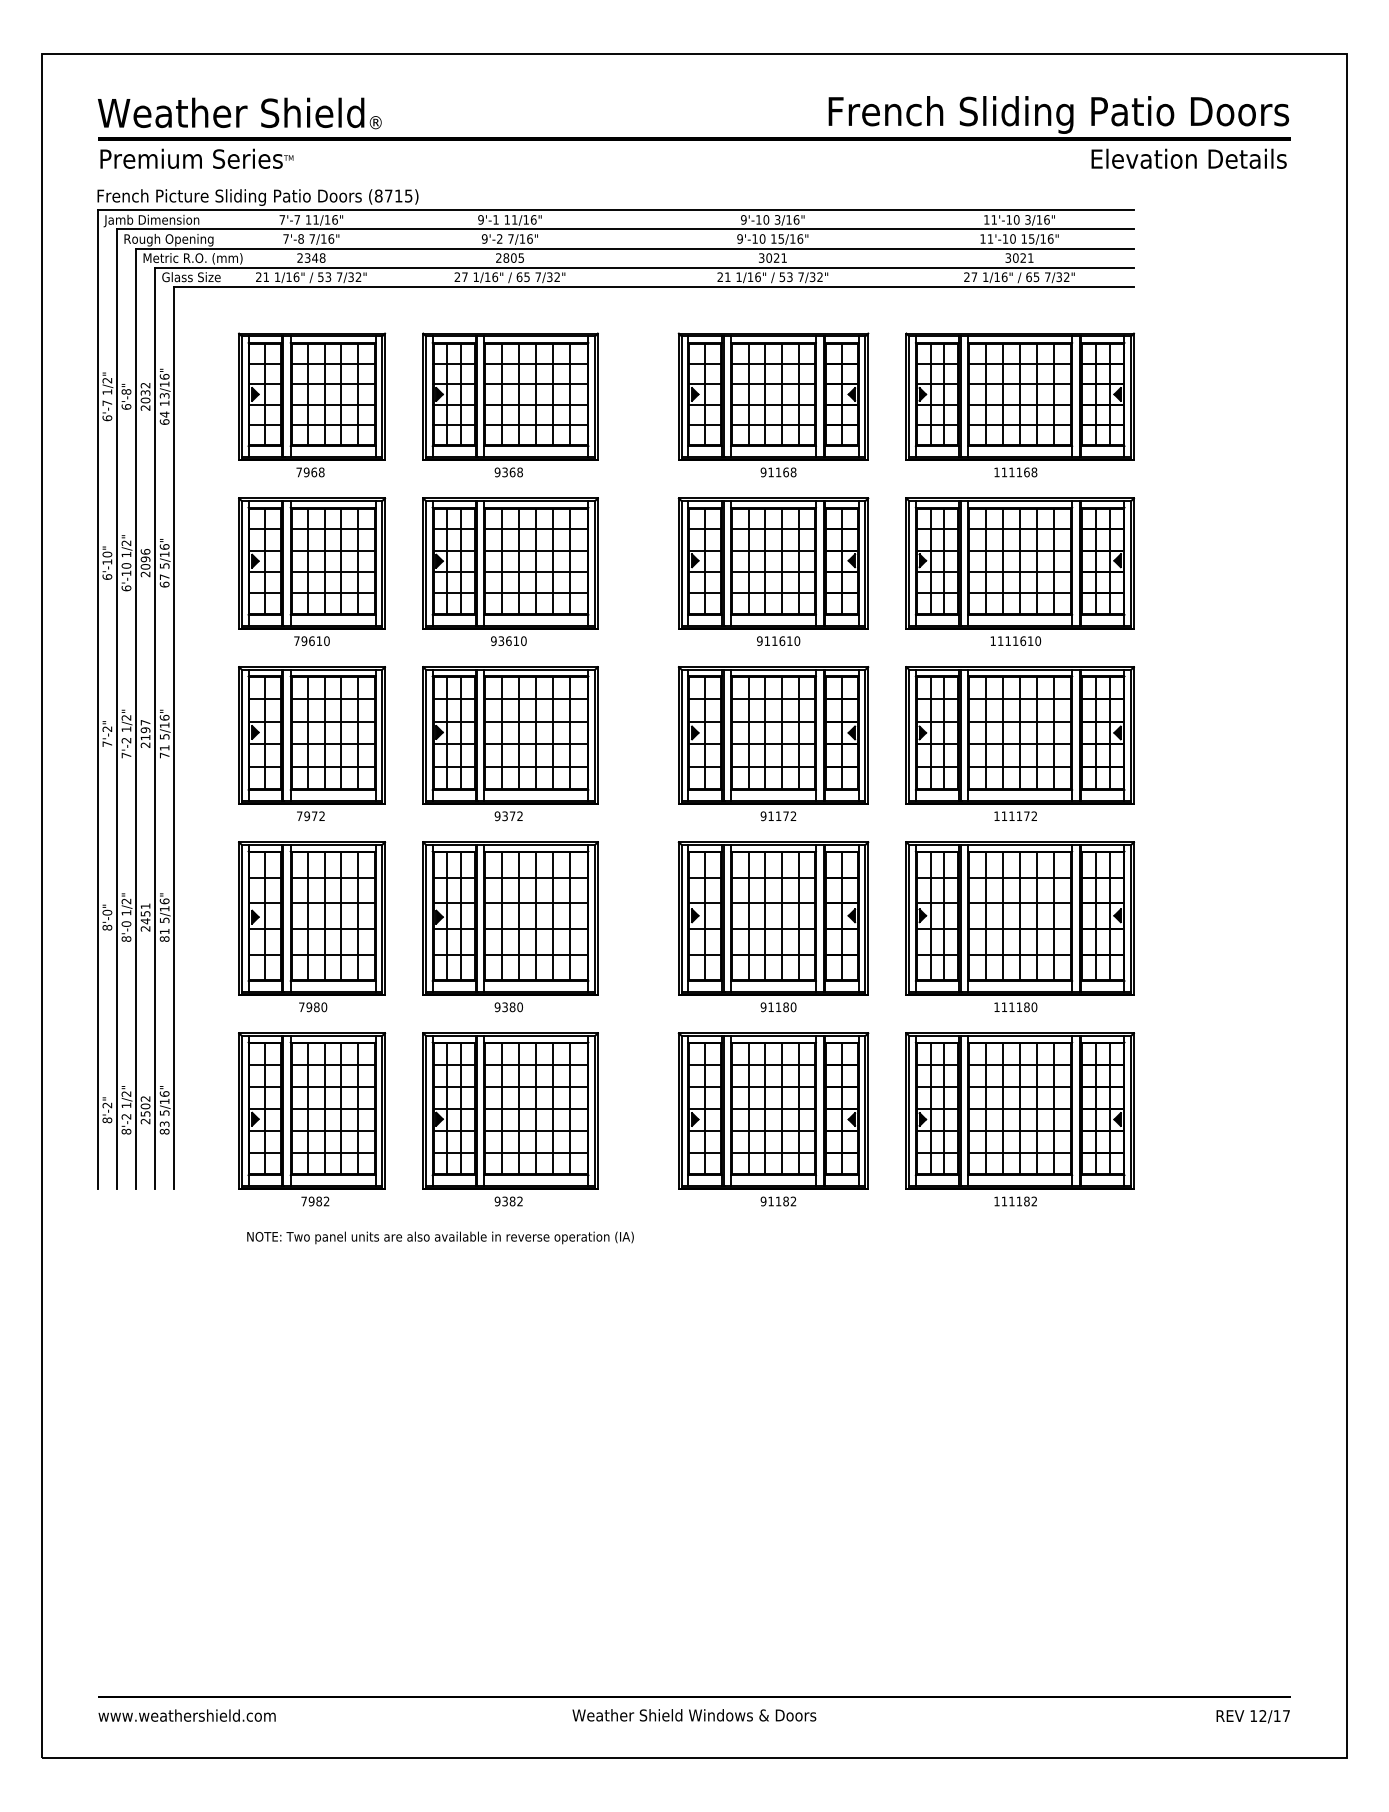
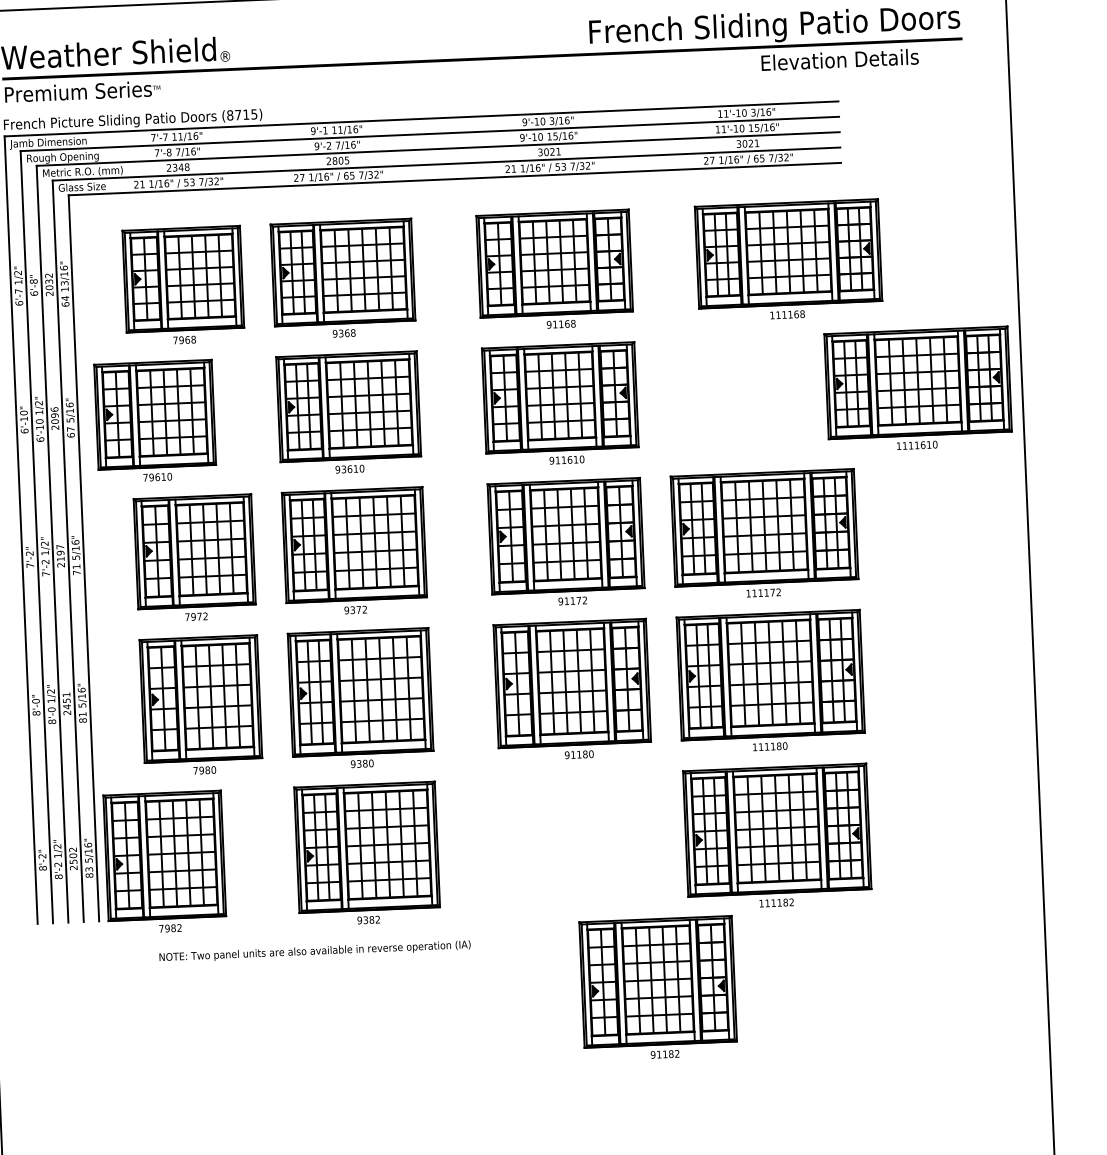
text: (1188, 158) -> (839, 59), moved
part: (1019, 404) -> (788, 260), moved
part: (312, 571) -> (155, 421), moved
part: (1019, 571) -> (917, 389), moved
part: (312, 1119) -> (165, 862), moved
part: (773, 1119) -> (658, 988), moved

